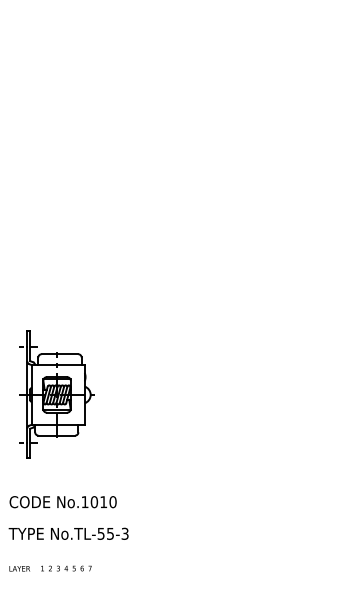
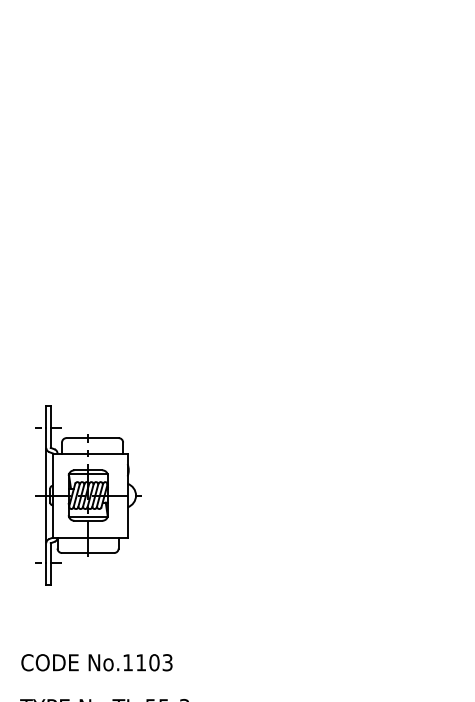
part: (56, 394) -> (87, 494), moved
text: (103, 502) -> (154, 663), No.1010 -> No.1103

